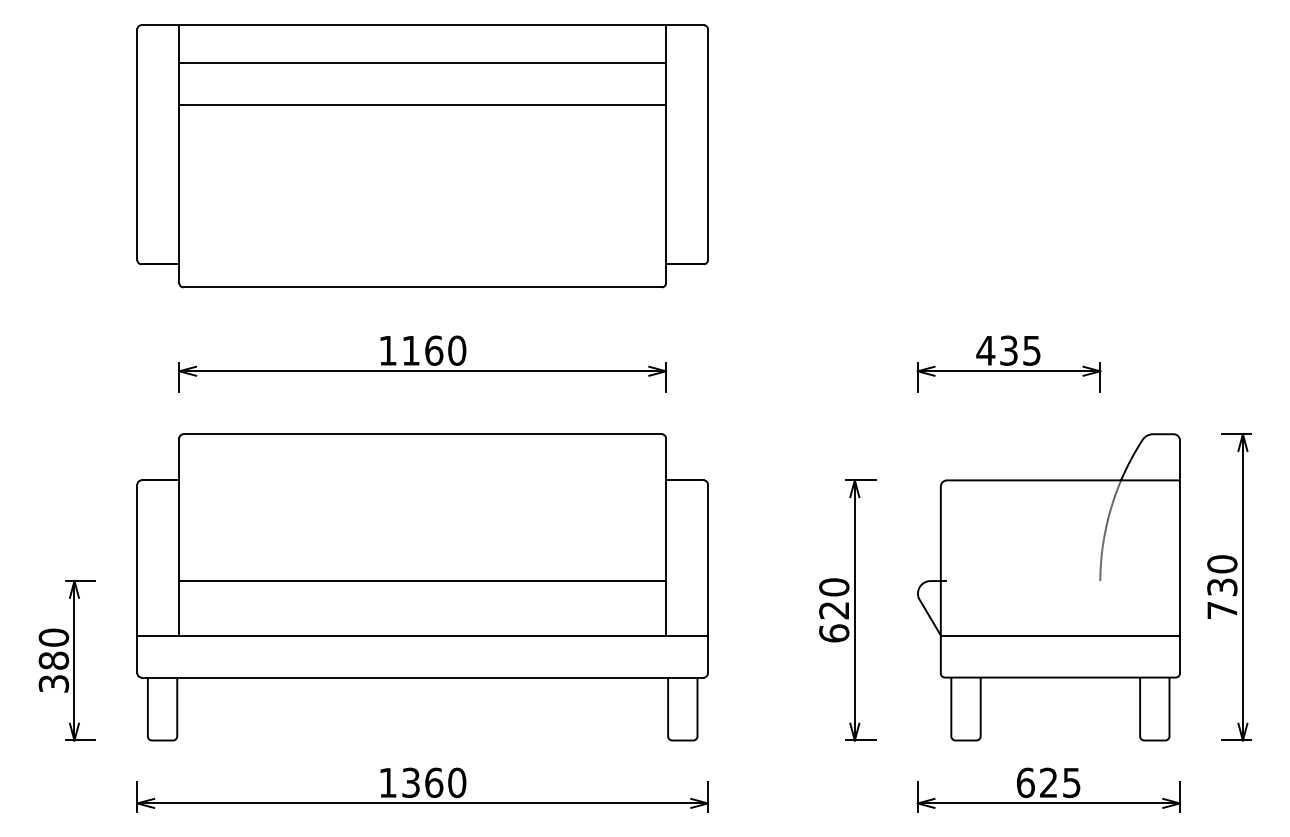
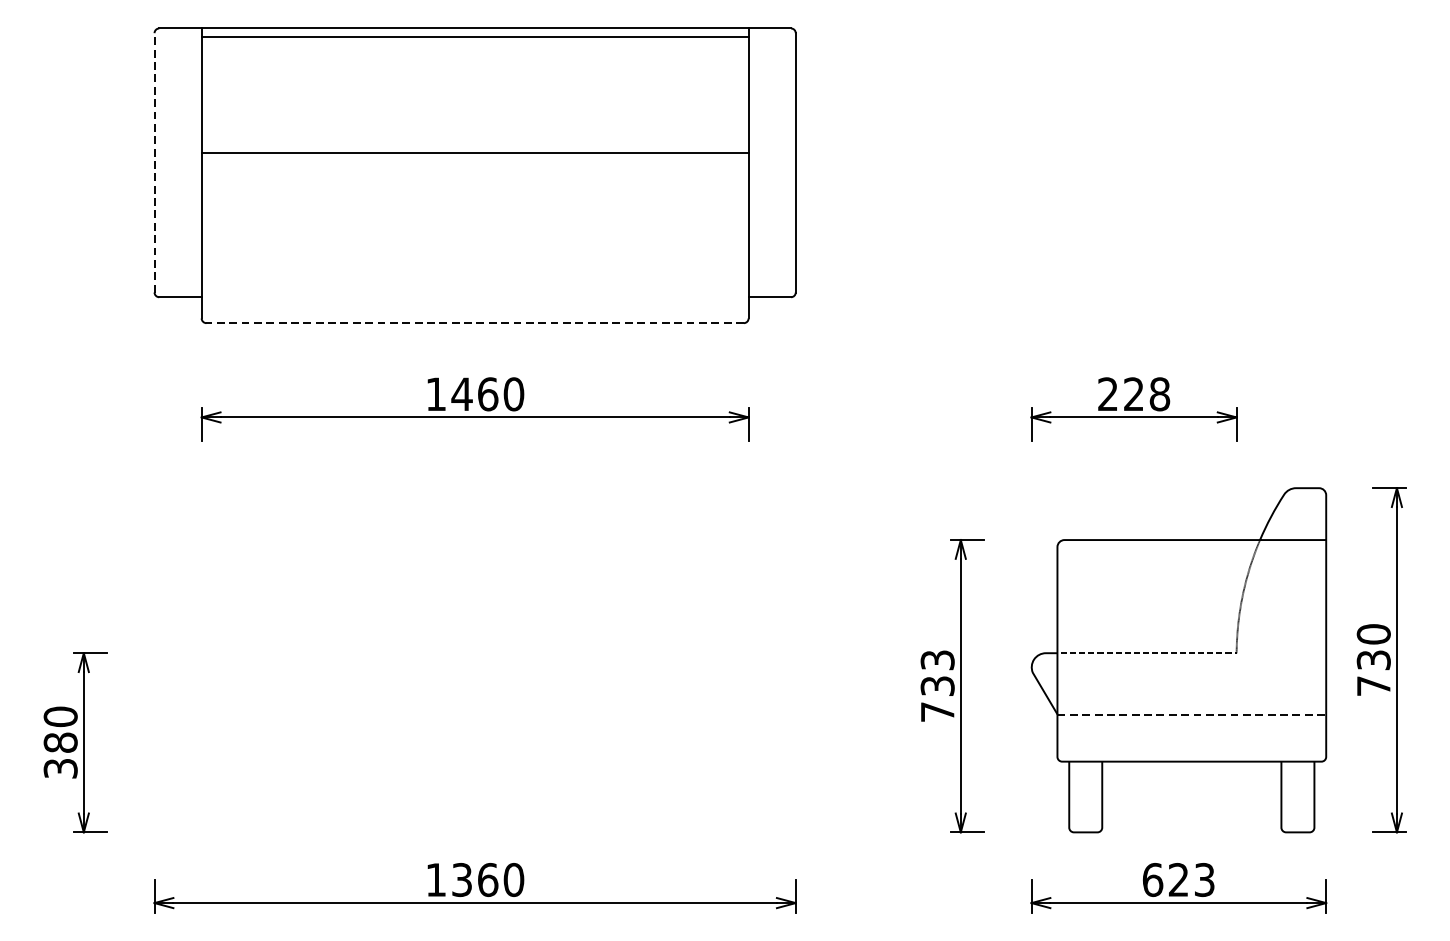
line: (422, 62) -> (474, 36), moved
line: (422, 104) -> (474, 152), moved
line: (137, 144) -> (154, 162), solid -> dashed
line: (422, 287) -> (474, 323), solid -> dashed
text: (410, 350) -> (461, 394), 1160 -> 1460
text: (1008, 350) -> (1133, 394), 435 -> 228
part: (422, 587) -> (474, 660), removed
text: (834, 610) -> (937, 686), 620 -> 733
line: (1060, 635) -> (1191, 714), solid -> dashed
text: (1072, 782) -> (1205, 879), 625 -> 623

